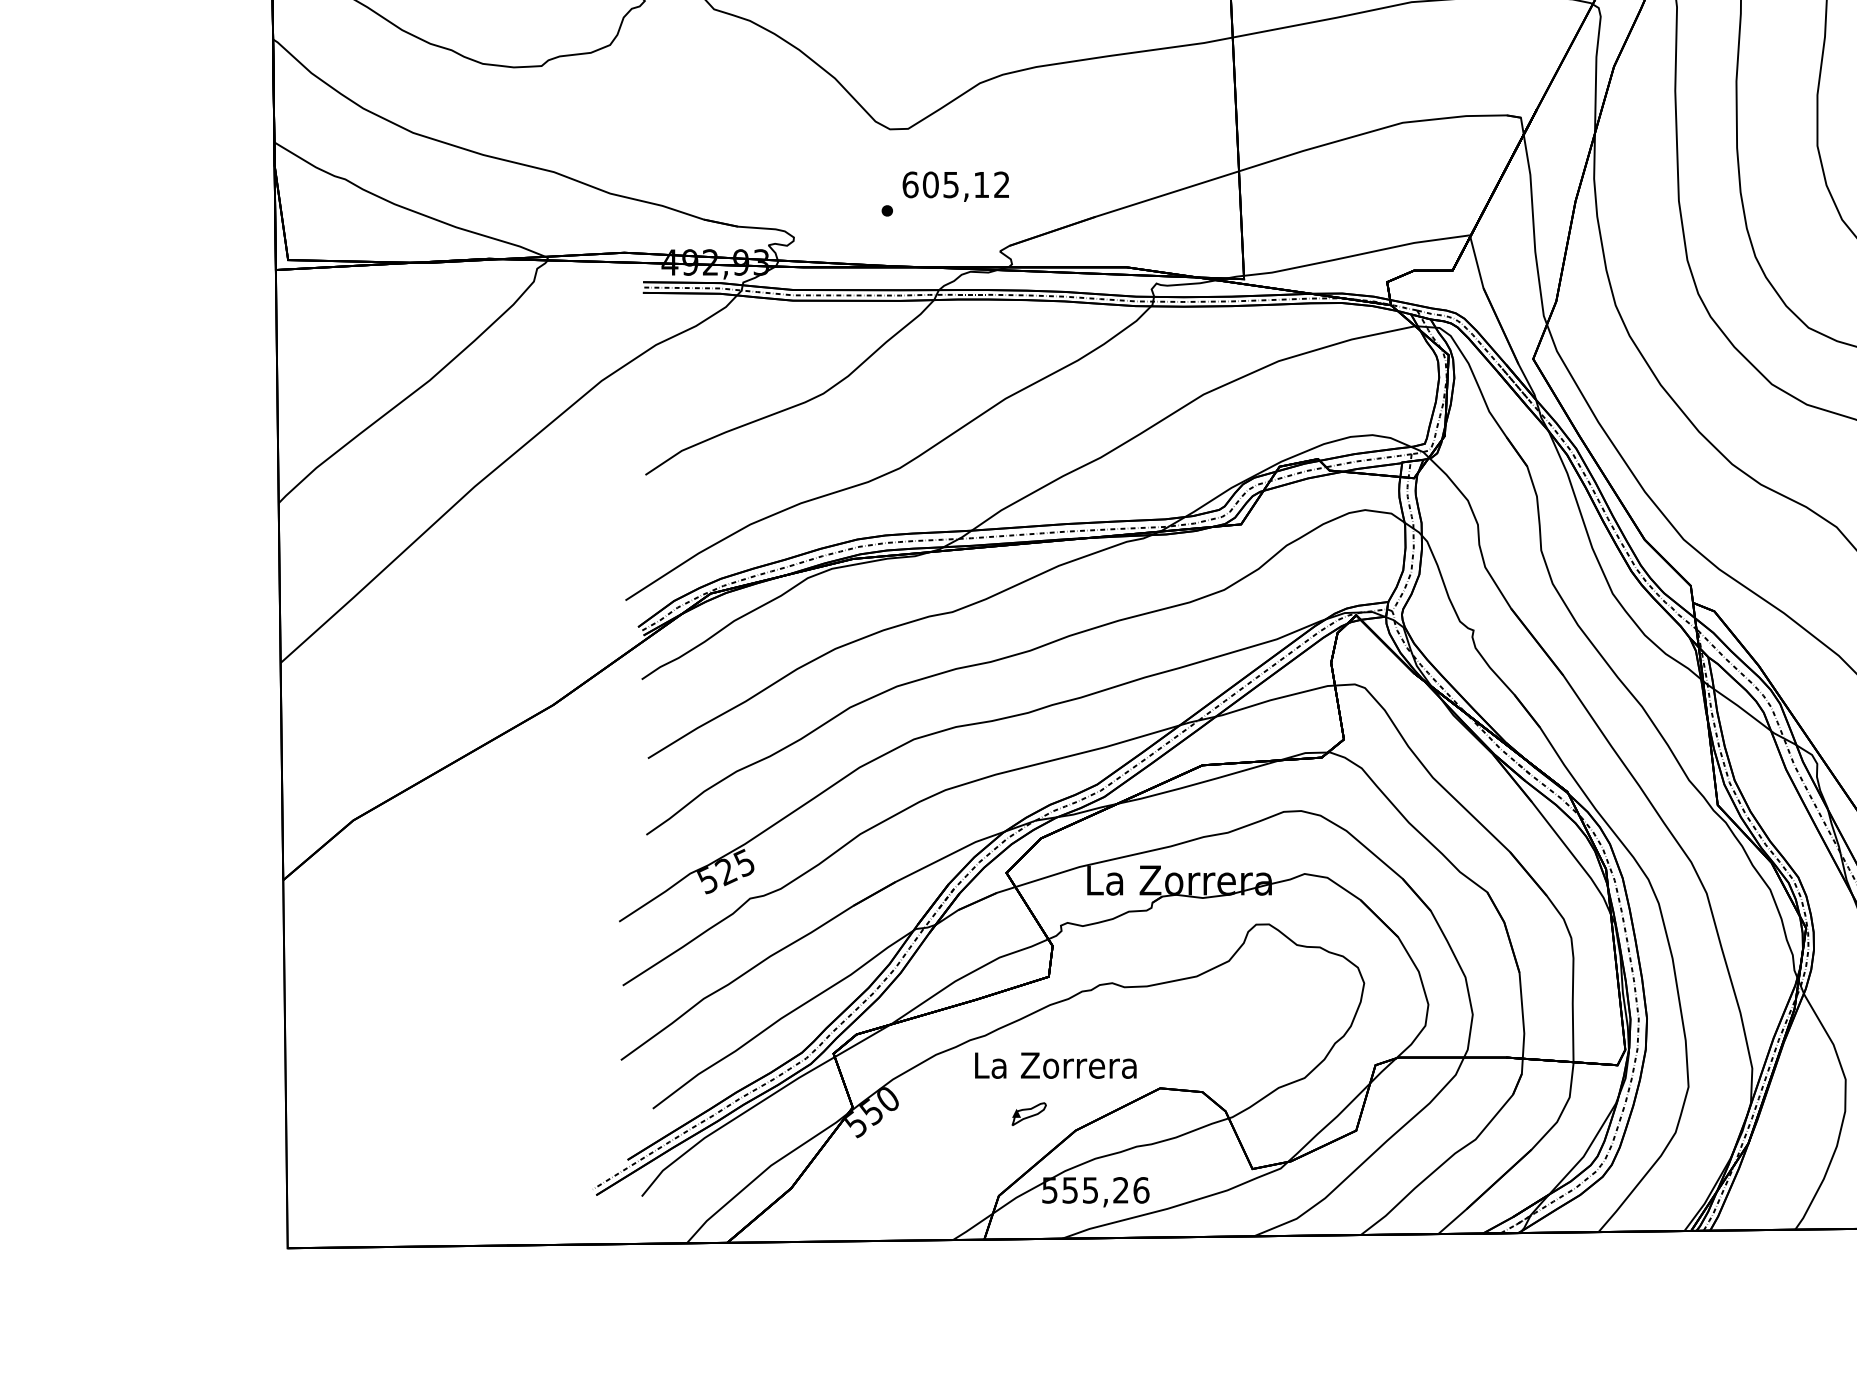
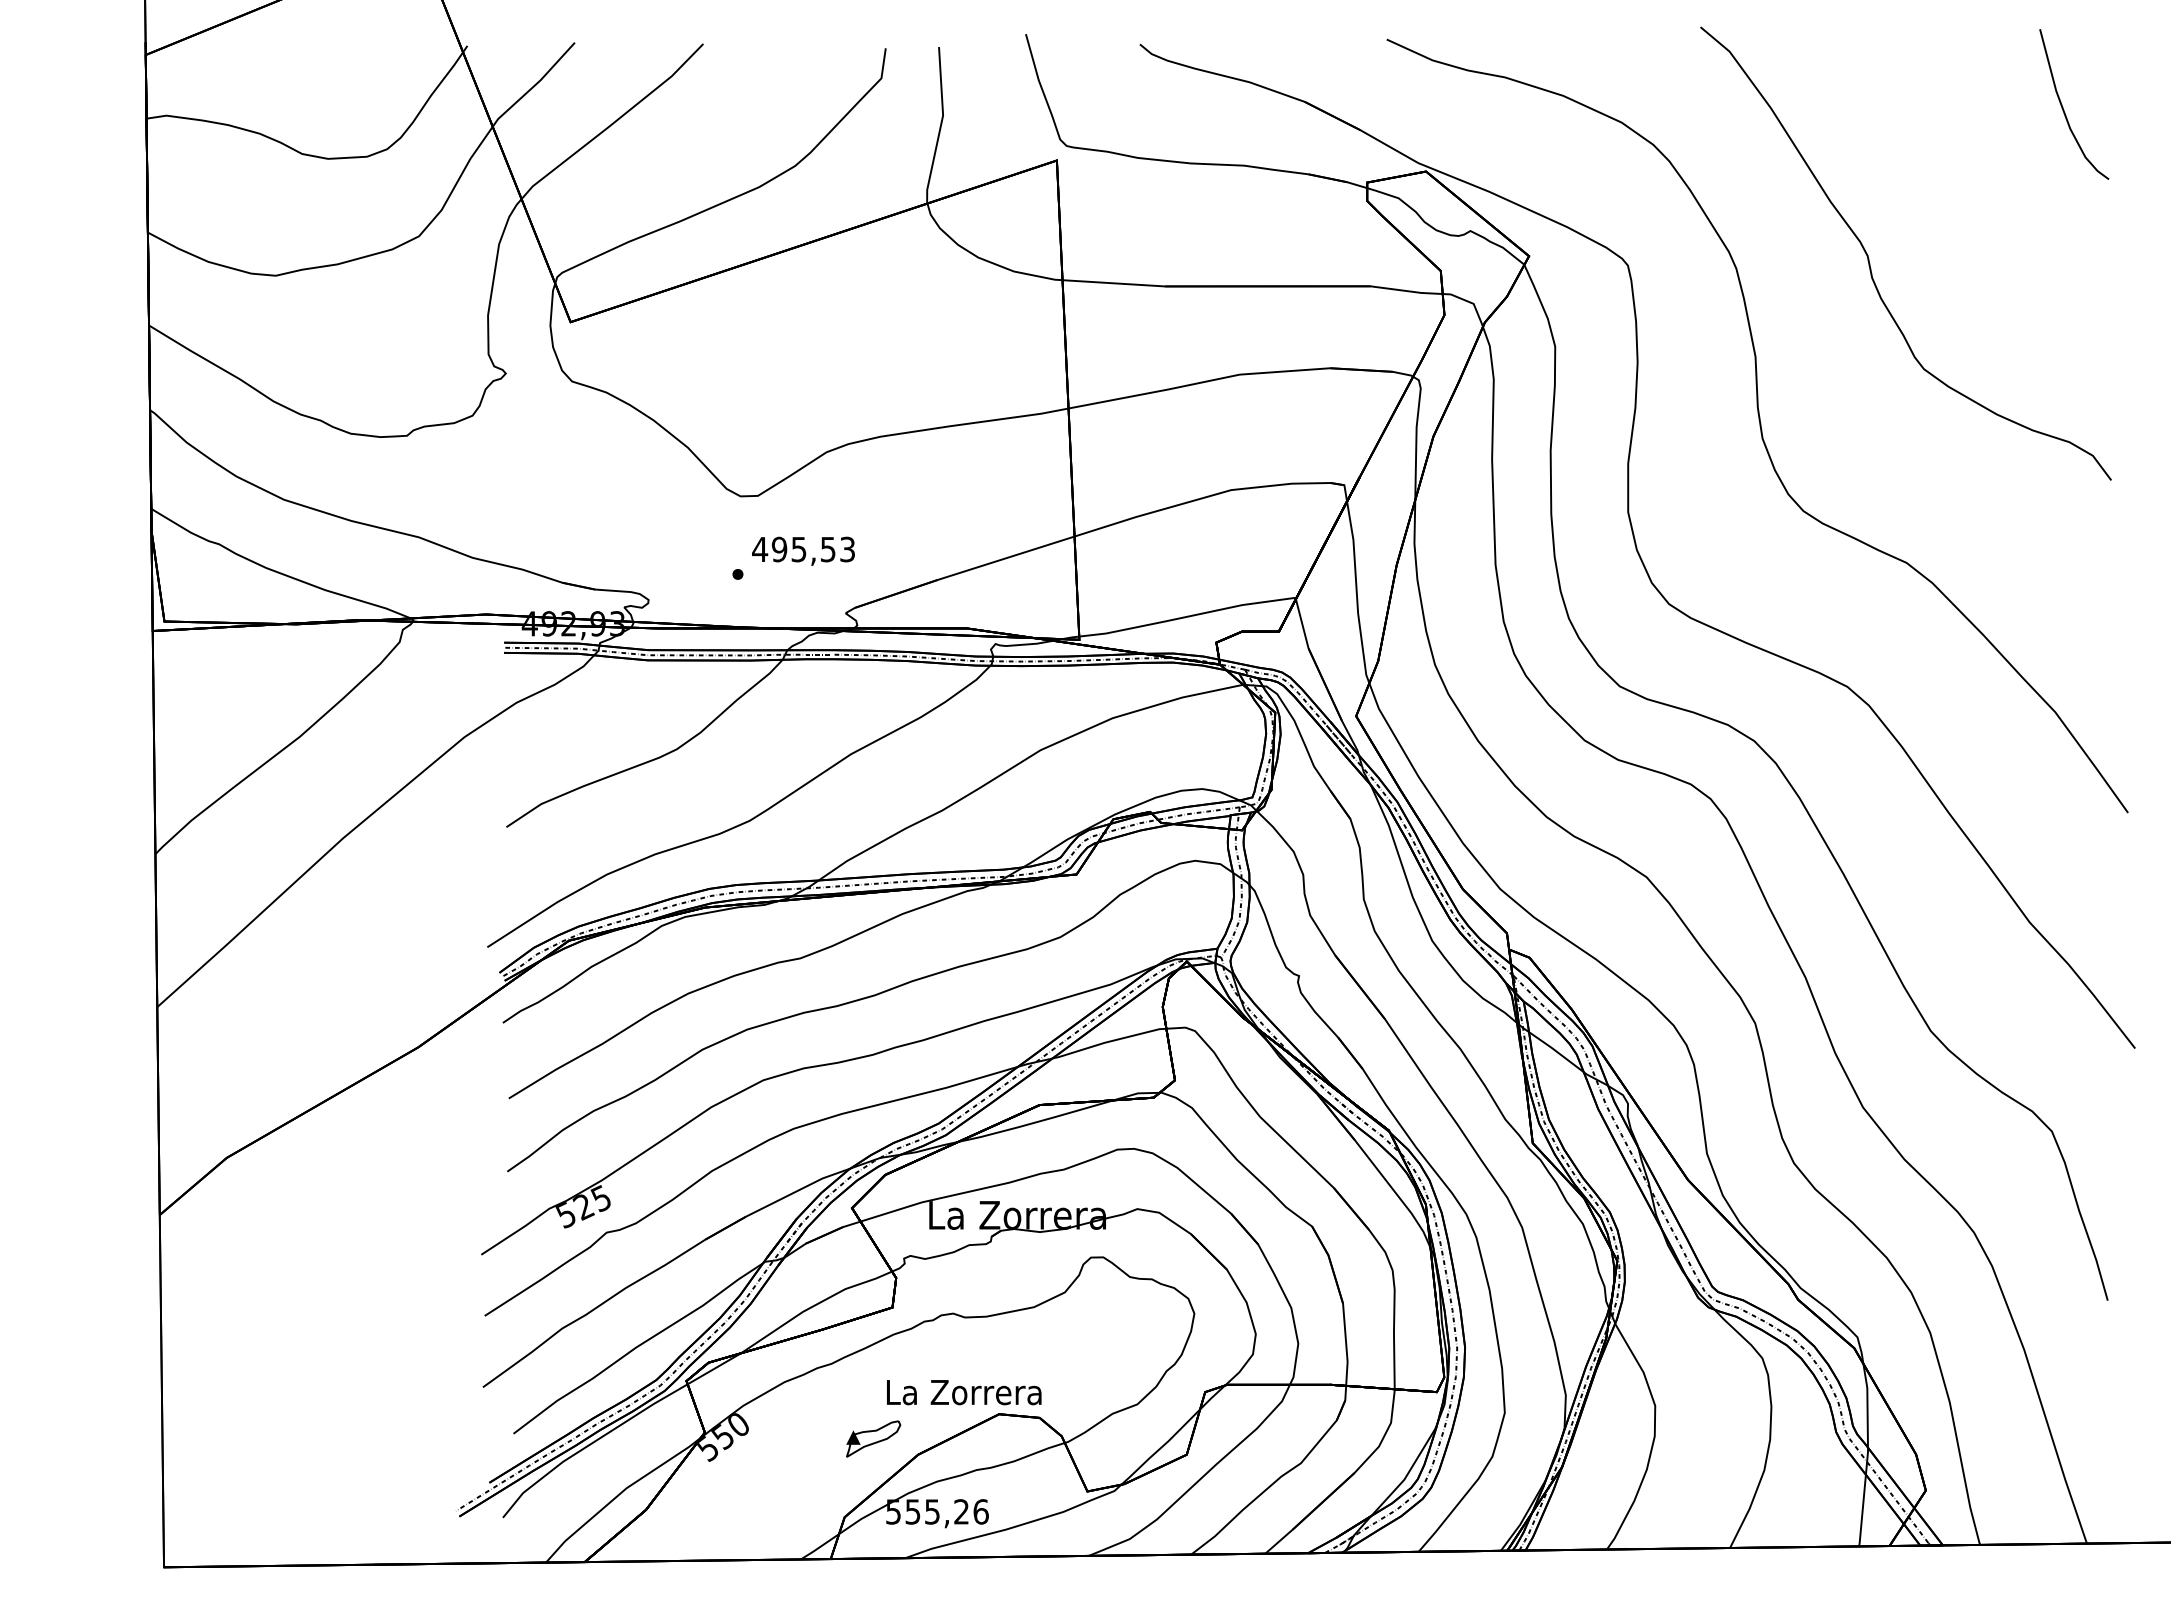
text: (955, 184) -> (803, 549), 605,12 -> 495,53
text: (1056, 1065) -> (964, 1392), moved
part: (1028, 1113) -> (873, 1438), size x1.67

